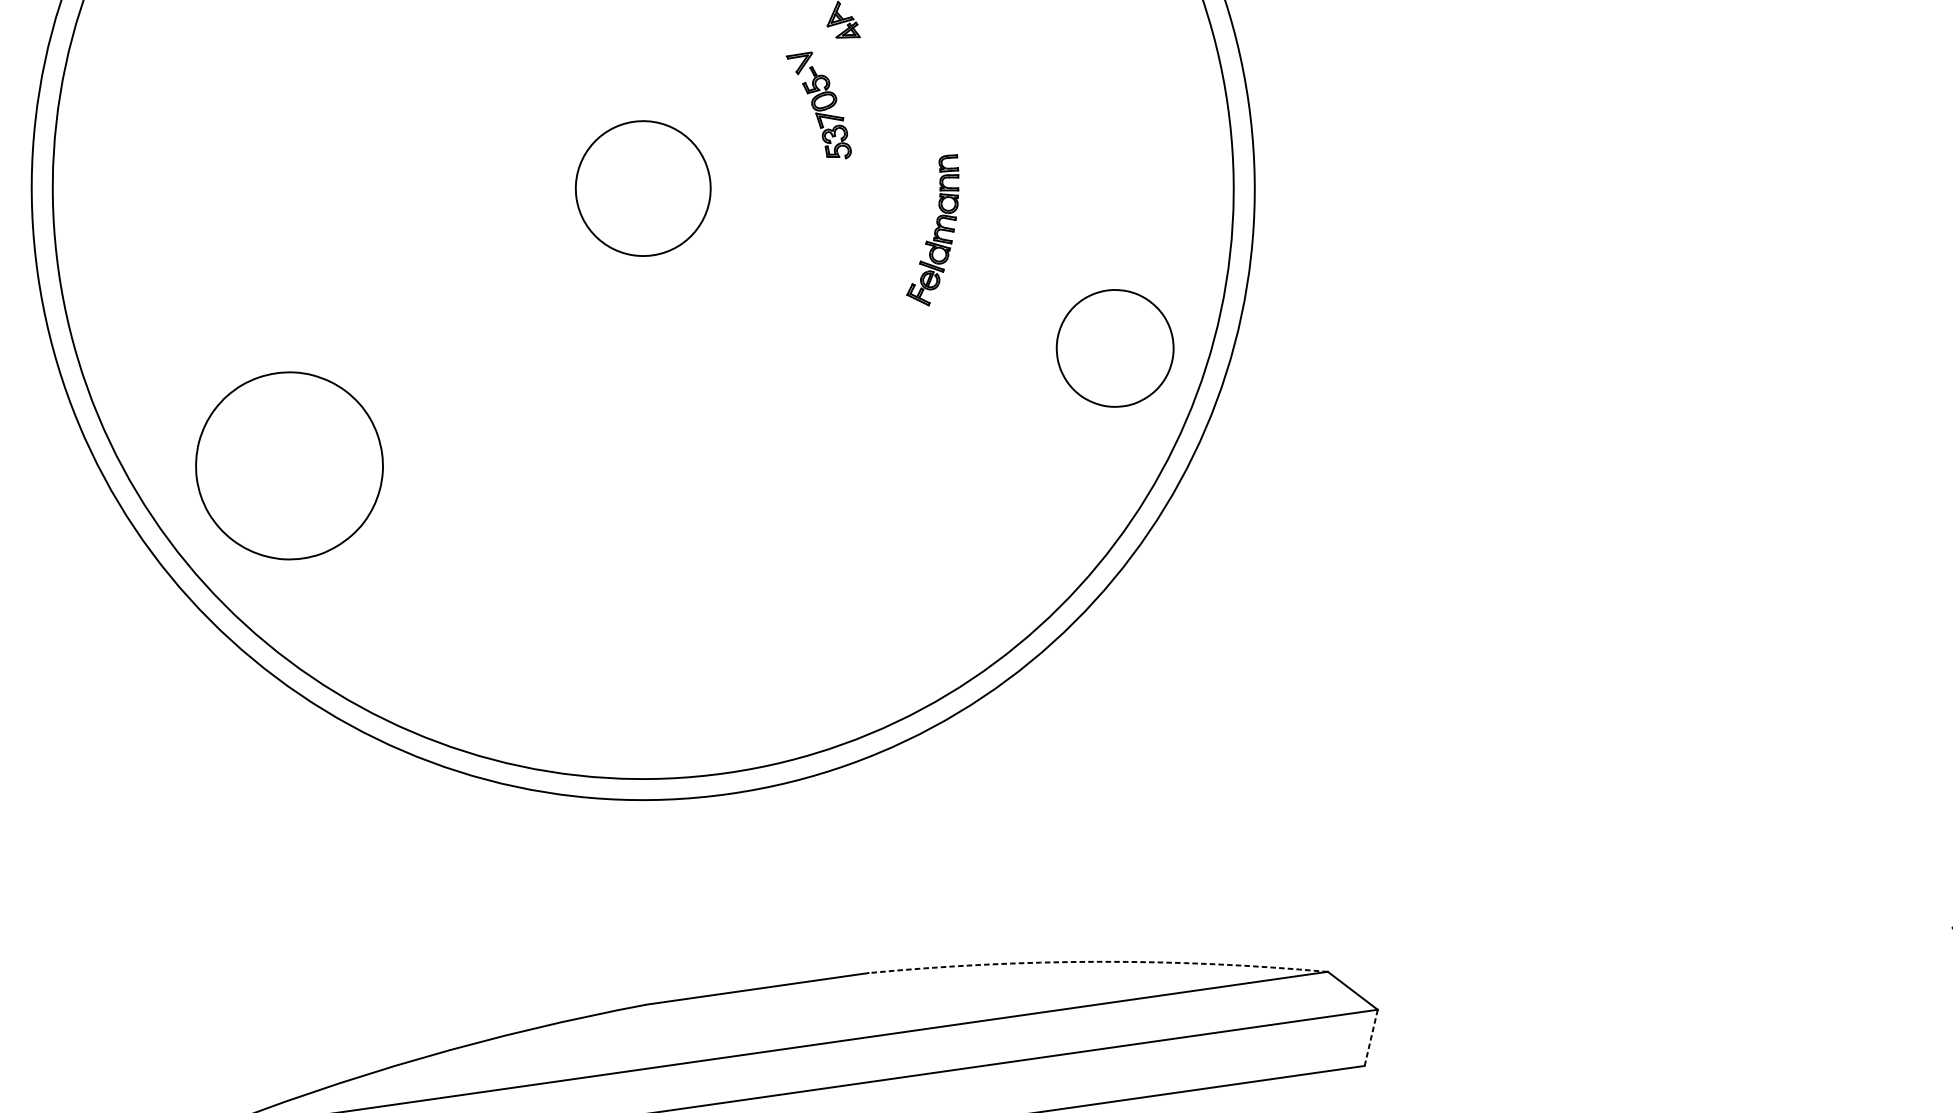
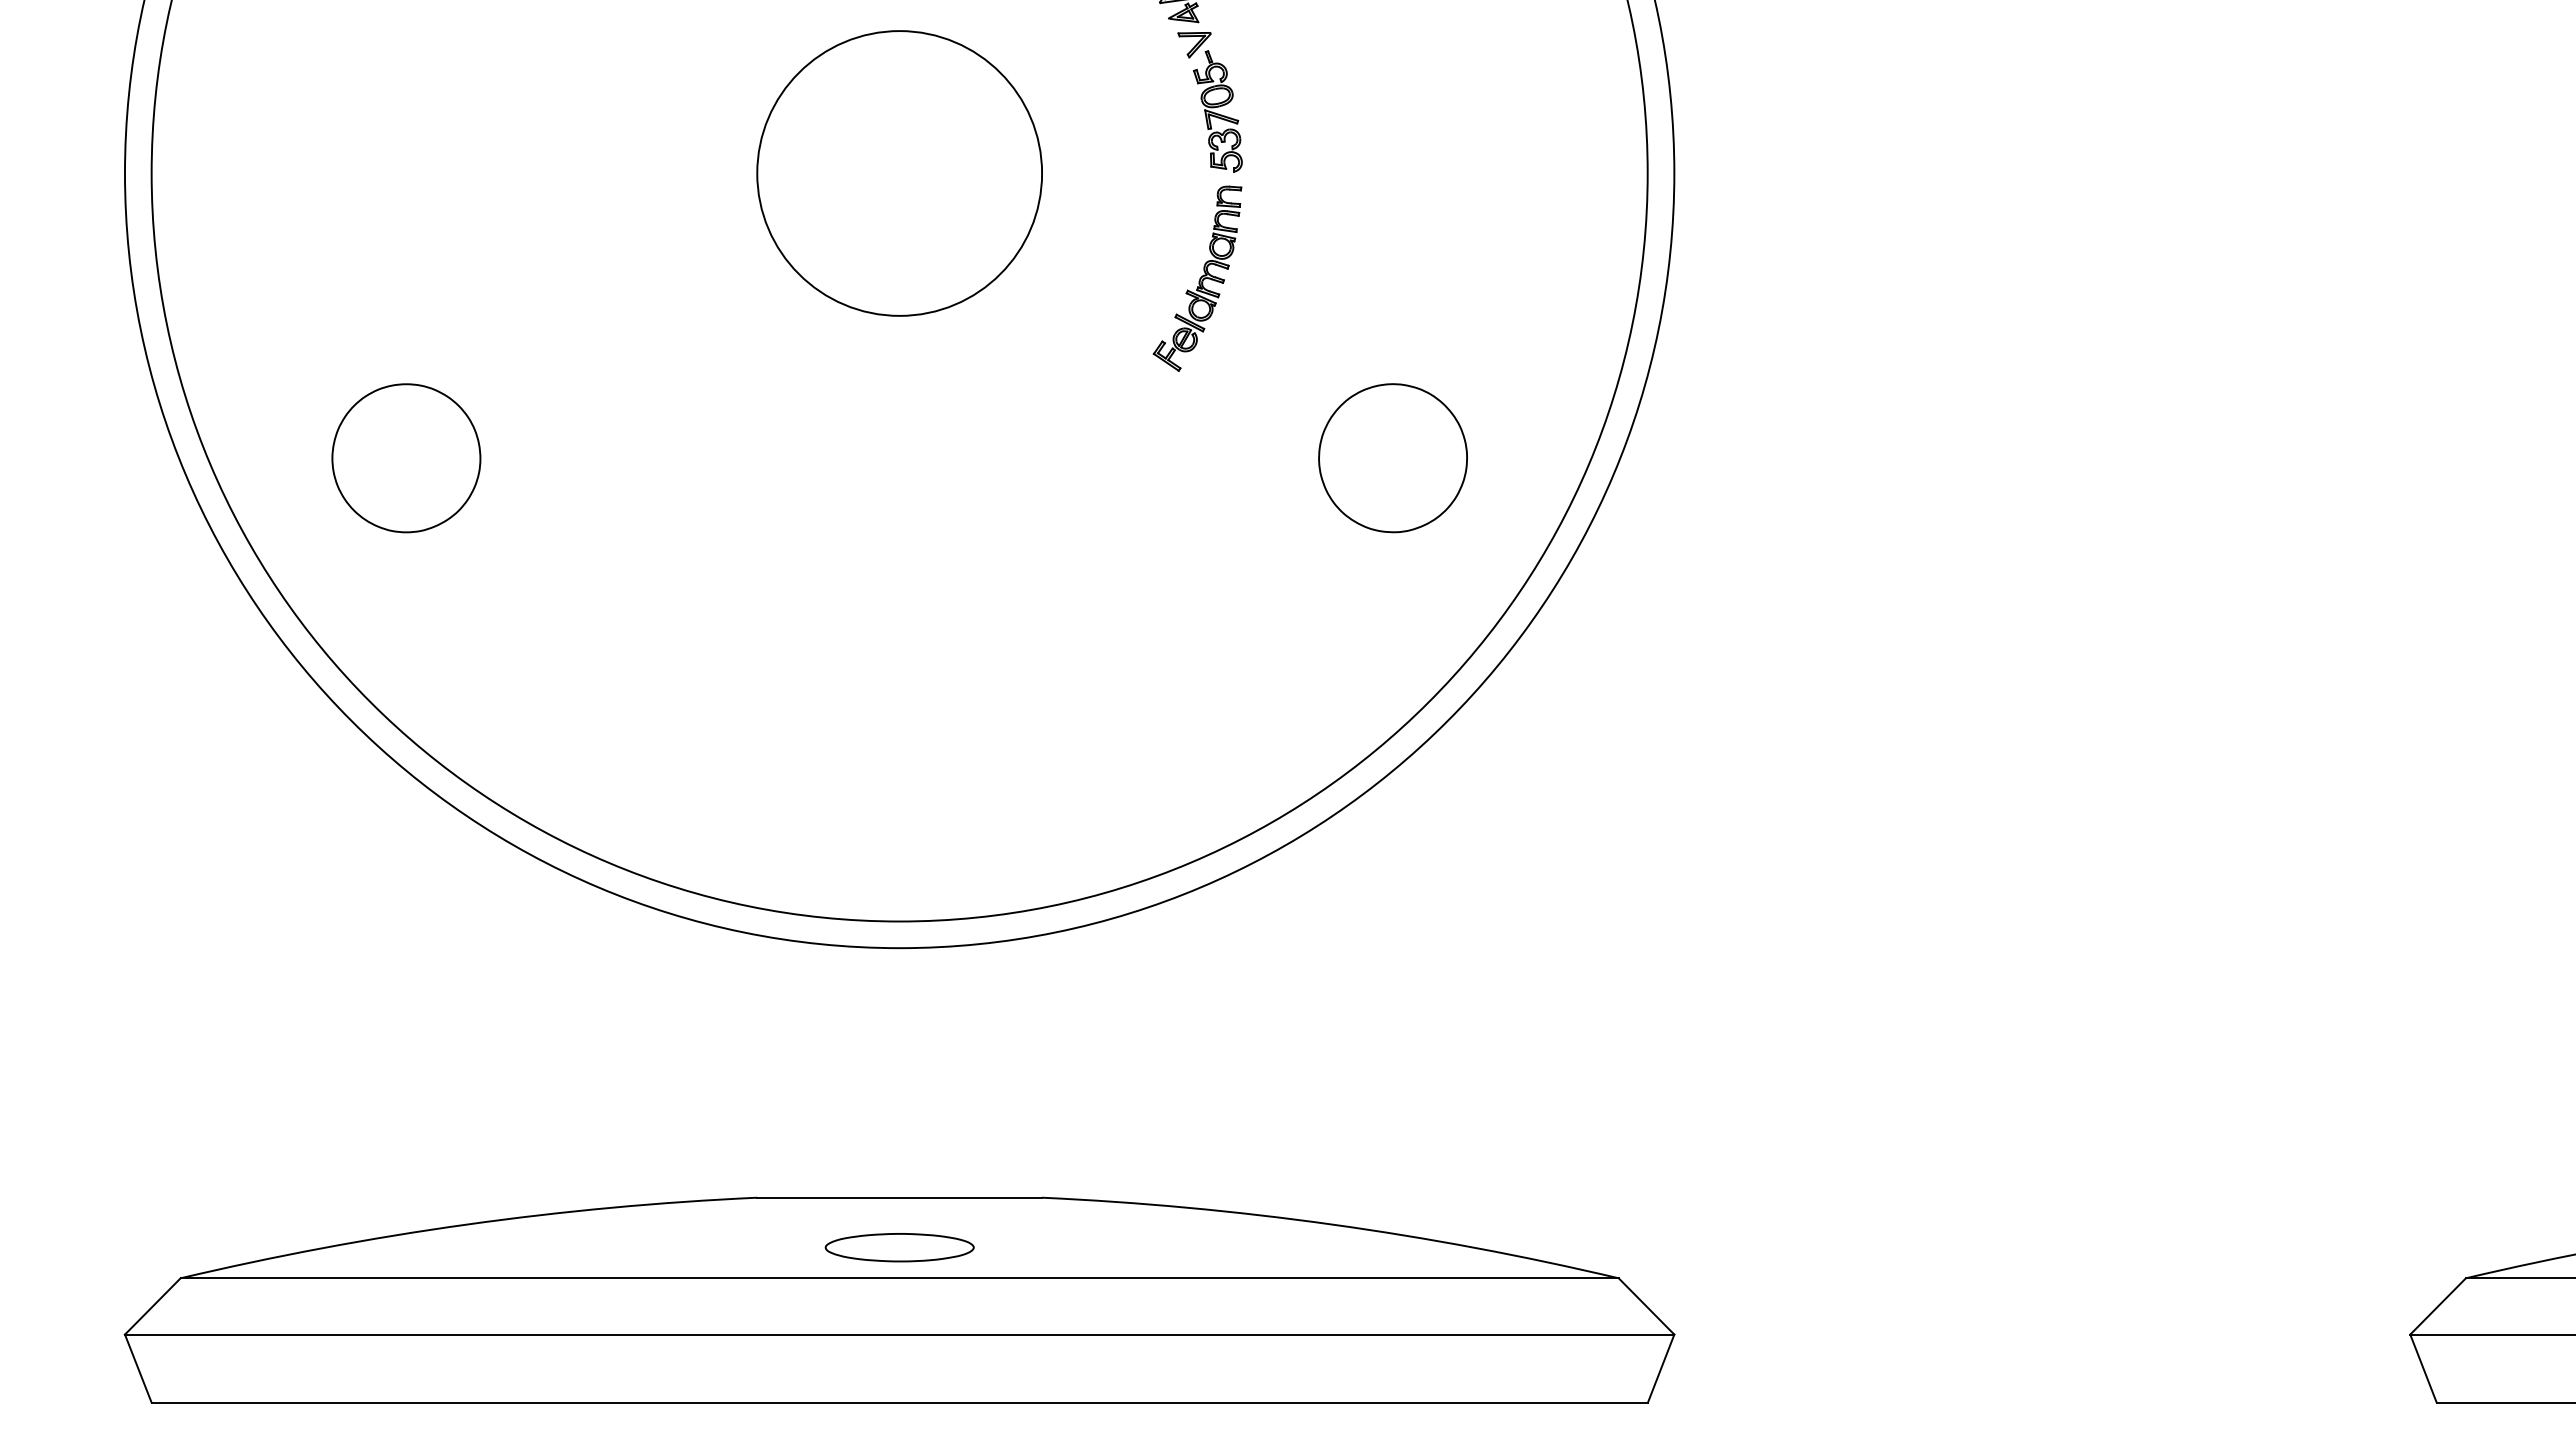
part: (818, 107) -> (1209, 102), moved
circle: (643, 188) -> (899, 173), size x1.67
part: (933, 231) -> (1197, 278), moved
part: (1114, 348) -> (1392, 458), moved
part: (289, 466) -> (406, 458), size x0.62
arc: (1098, 961) -> (1332, 1224), dashed -> solid
part: (762, 1027) -> (899, 1247), added
line: (1371, 1037) -> (1661, 1368), dashed -> solid

